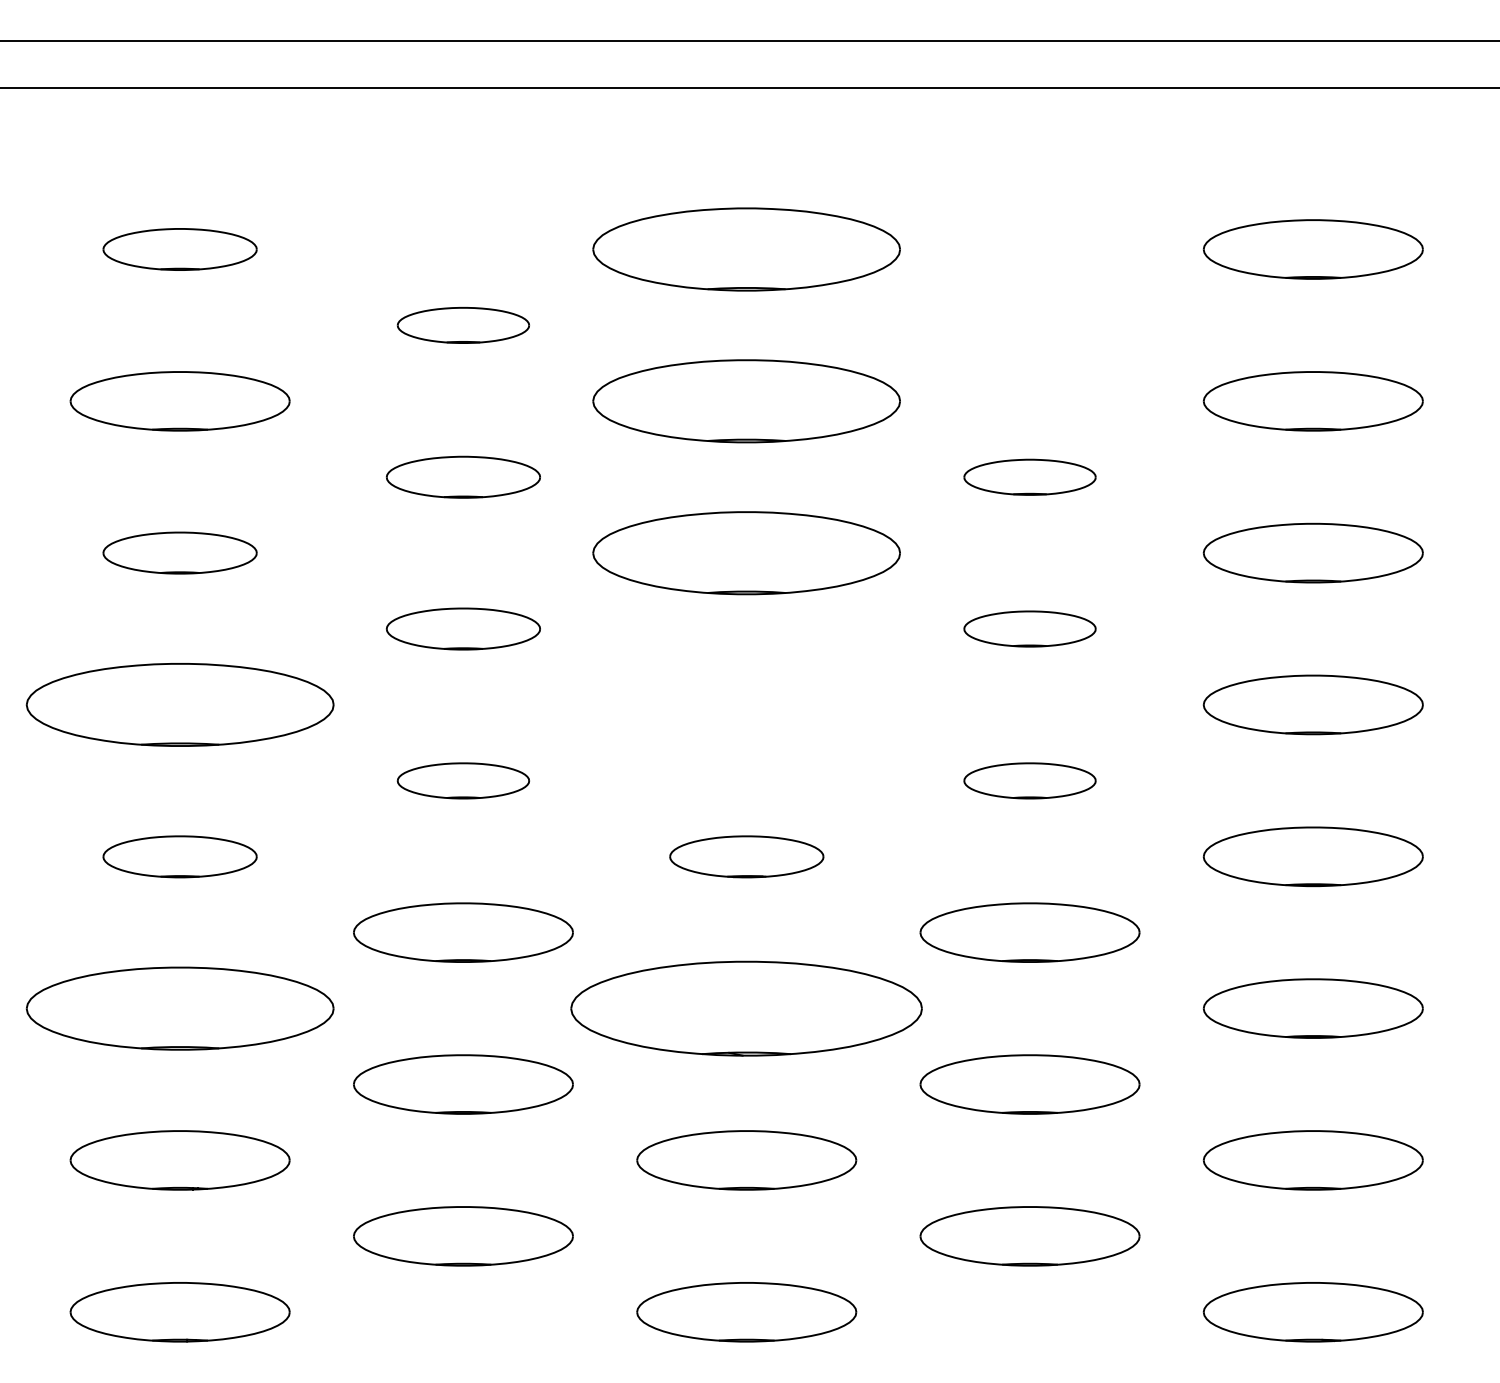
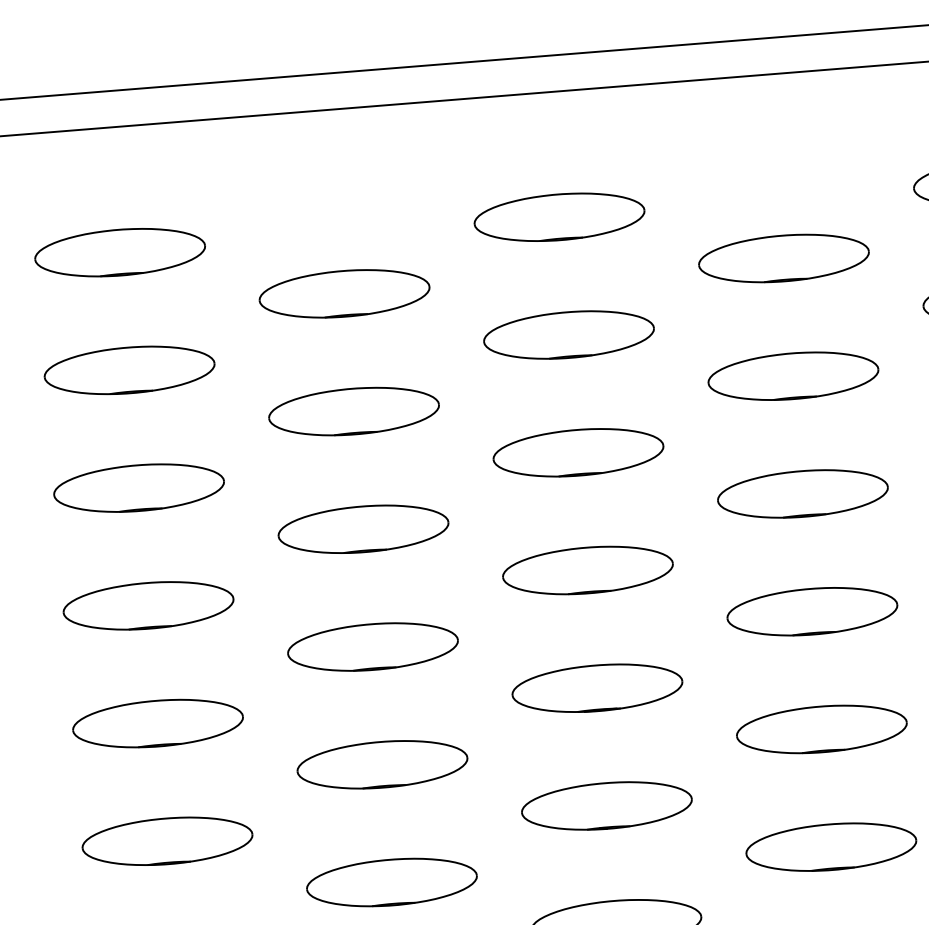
part: (179, 249) -> (119, 252), size x1.43
part: (746, 249) -> (559, 217), size x0.71
part: (463, 325) -> (344, 293), size x1.67
part: (1029, 325) -> (783, 258), added
part: (746, 401) -> (568, 335), size x0.71
part: (463, 477) -> (354, 411), size x1.43
part: (1029, 477) -> (793, 376), size x1.67
part: (179, 552) -> (138, 487), size x1.43
part: (746, 552) -> (578, 452), size x0.71
part: (463, 628) -> (363, 528), size x1.43
part: (1029, 628) -> (802, 493), size x1.67
part: (179, 704) -> (148, 605), size x0.71
part: (746, 704) -> (587, 570), added
part: (463, 780) -> (373, 646), size x1.67
part: (1029, 780) -> (811, 611), size x1.67
part: (179, 856) -> (157, 723), size x1.43
part: (746, 856) -> (597, 688), size x1.43
part: (179, 1008) -> (167, 841), size x0.71
part: (746, 1008) -> (606, 805), size x0.62

